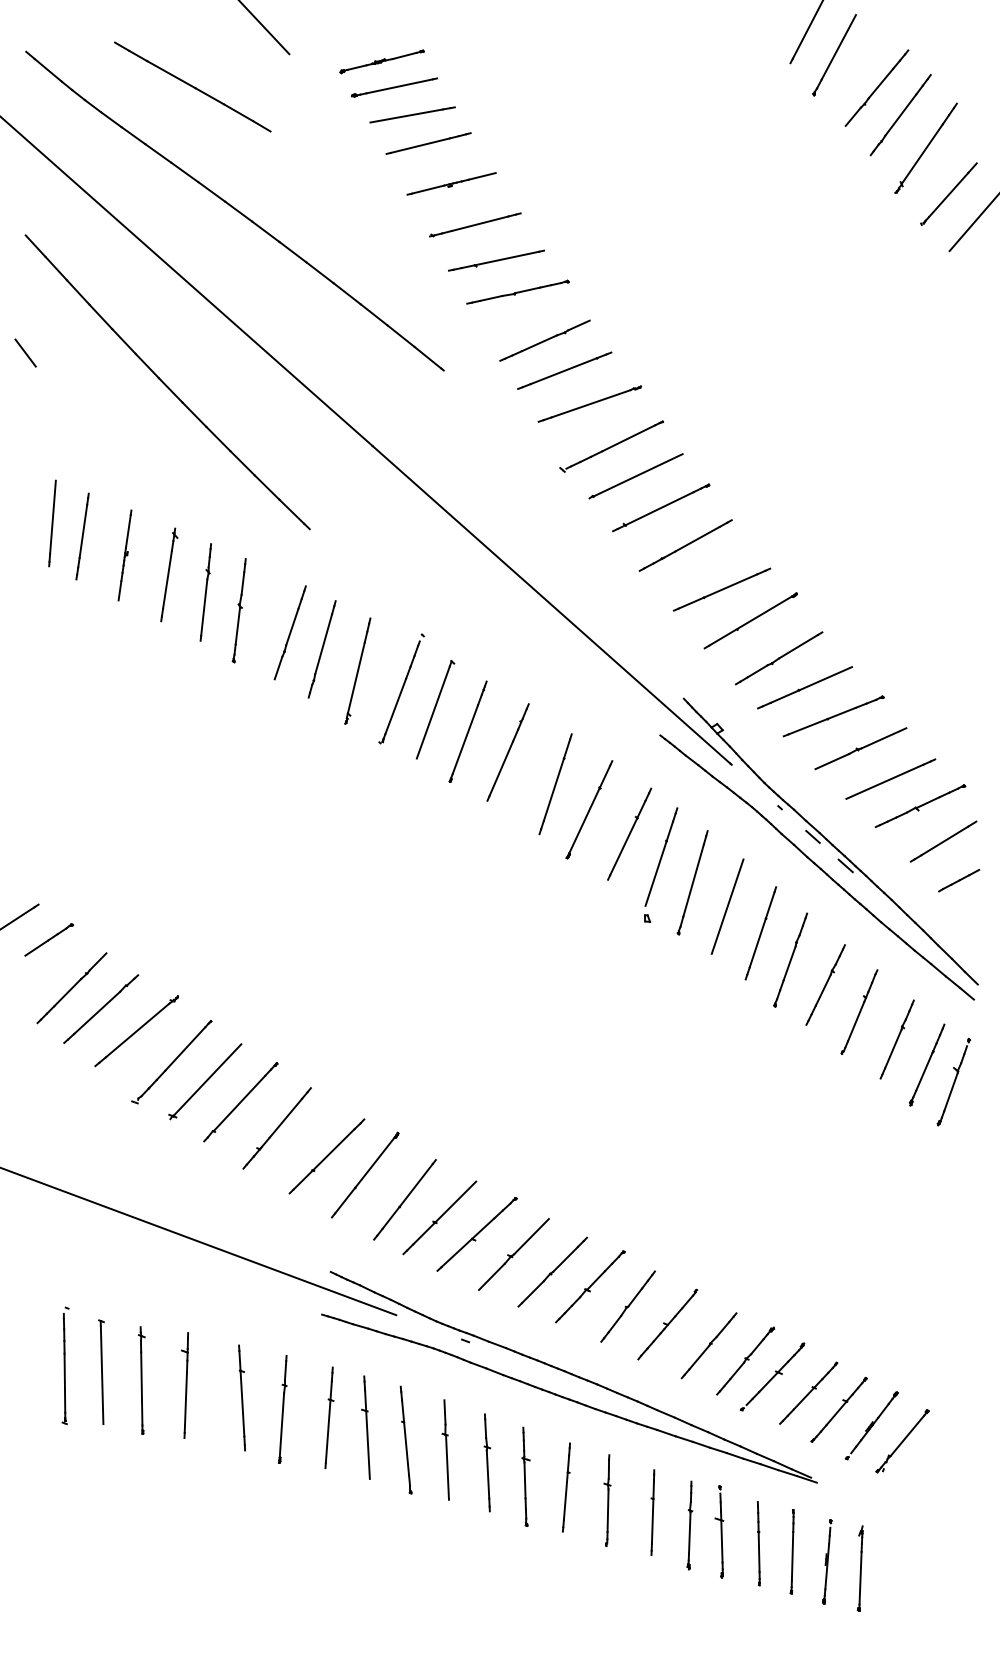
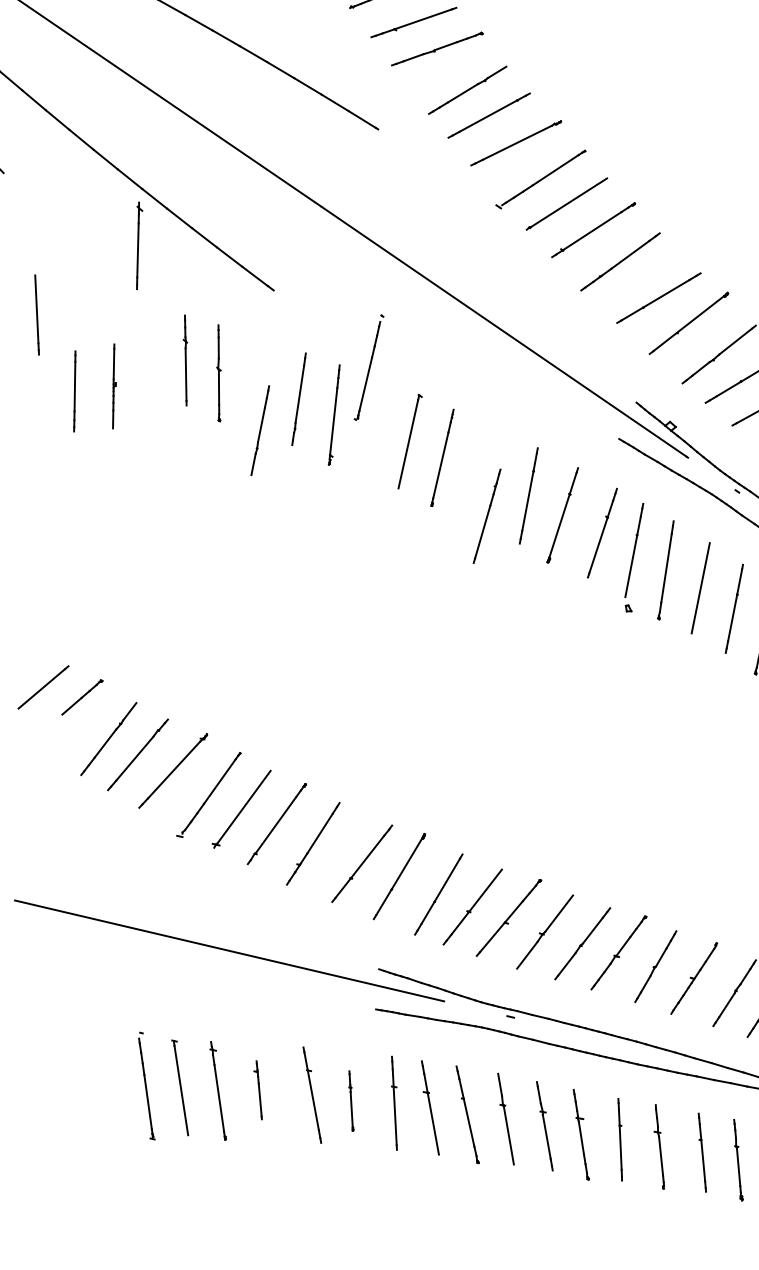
line: (82, 536) -> (74, 391), moved
part: (124, 555) -> (113, 386), moved
part: (169, 574) -> (139, 245), moved
line: (289, 632) -> (259, 430), moved
part: (401, 688) -> (368, 367), moved
part: (507, 752) -> (486, 516), moved
part: (184, 1385) -> (258, 1090), size x0.6
part: (282, 1409) -> (350, 1101), size x0.6

